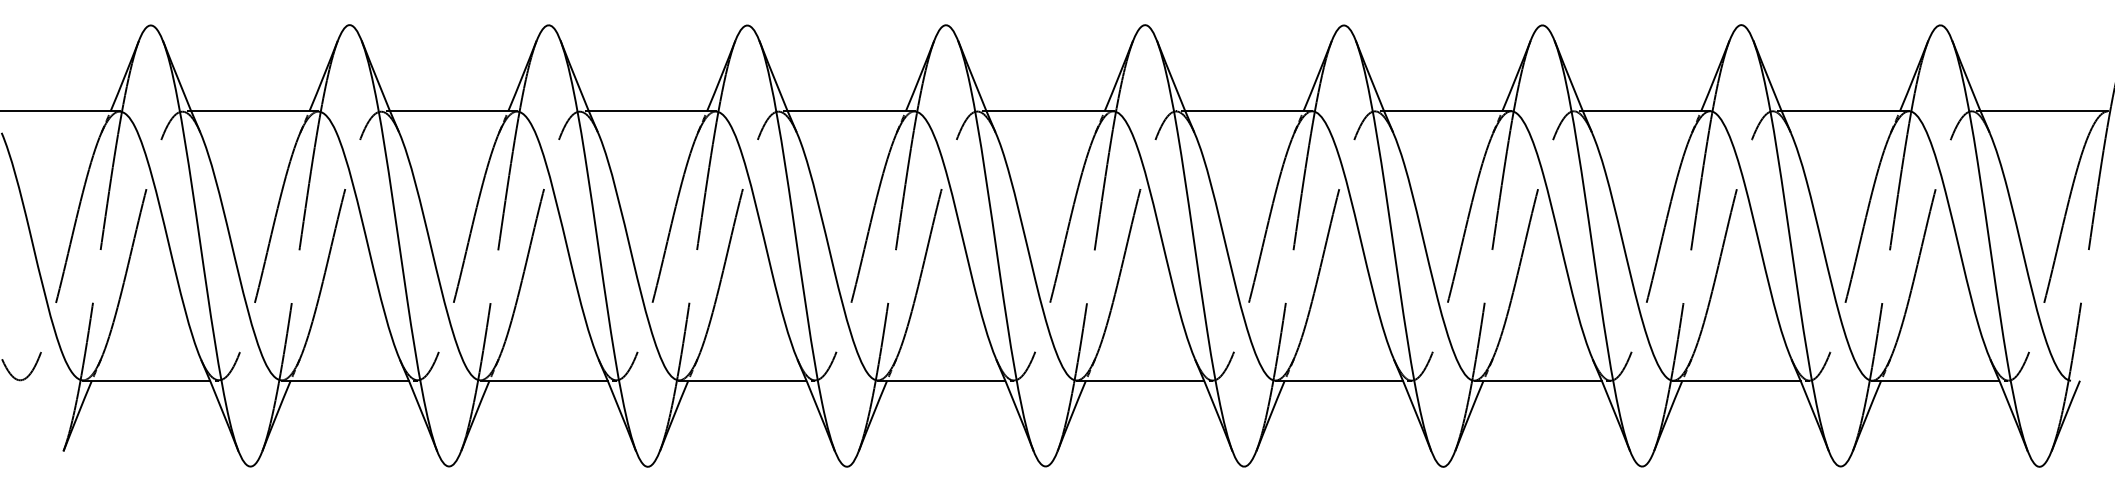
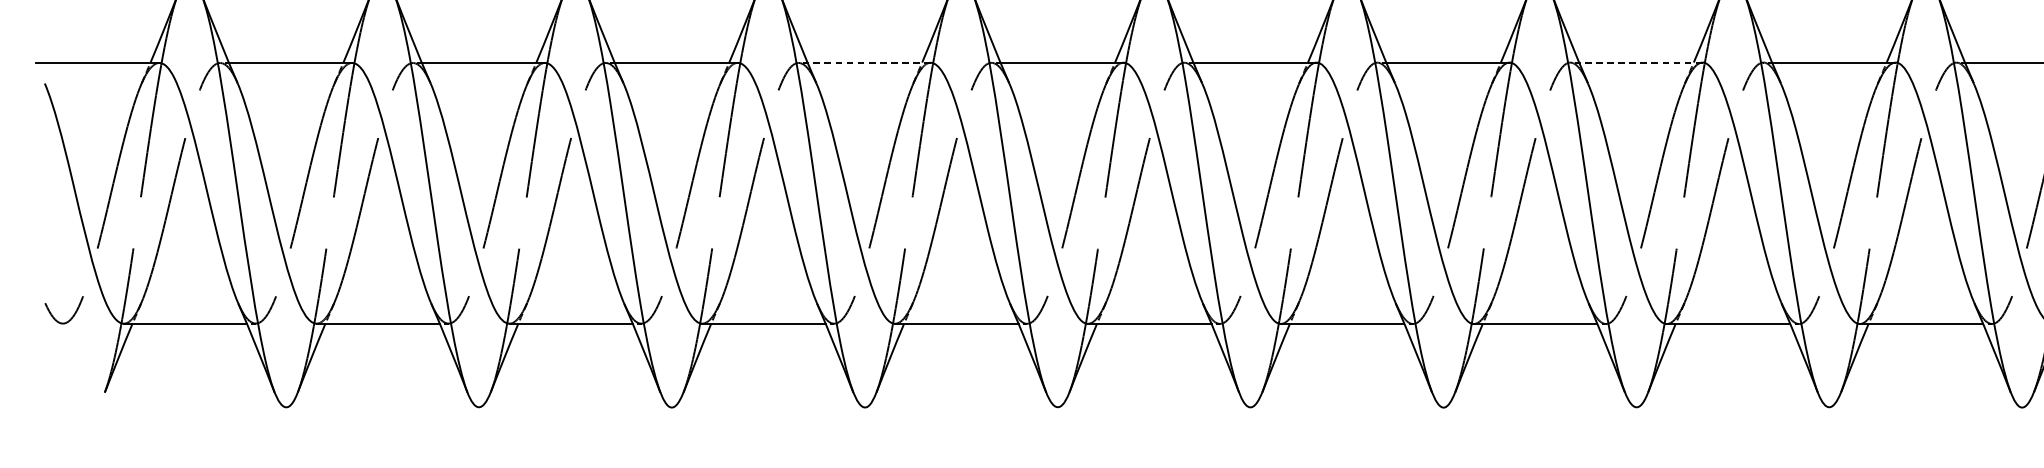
line: (851, 111) -> (869, 62), solid -> dashed
line: (1646, 111) -> (1640, 62), solid -> dashed

